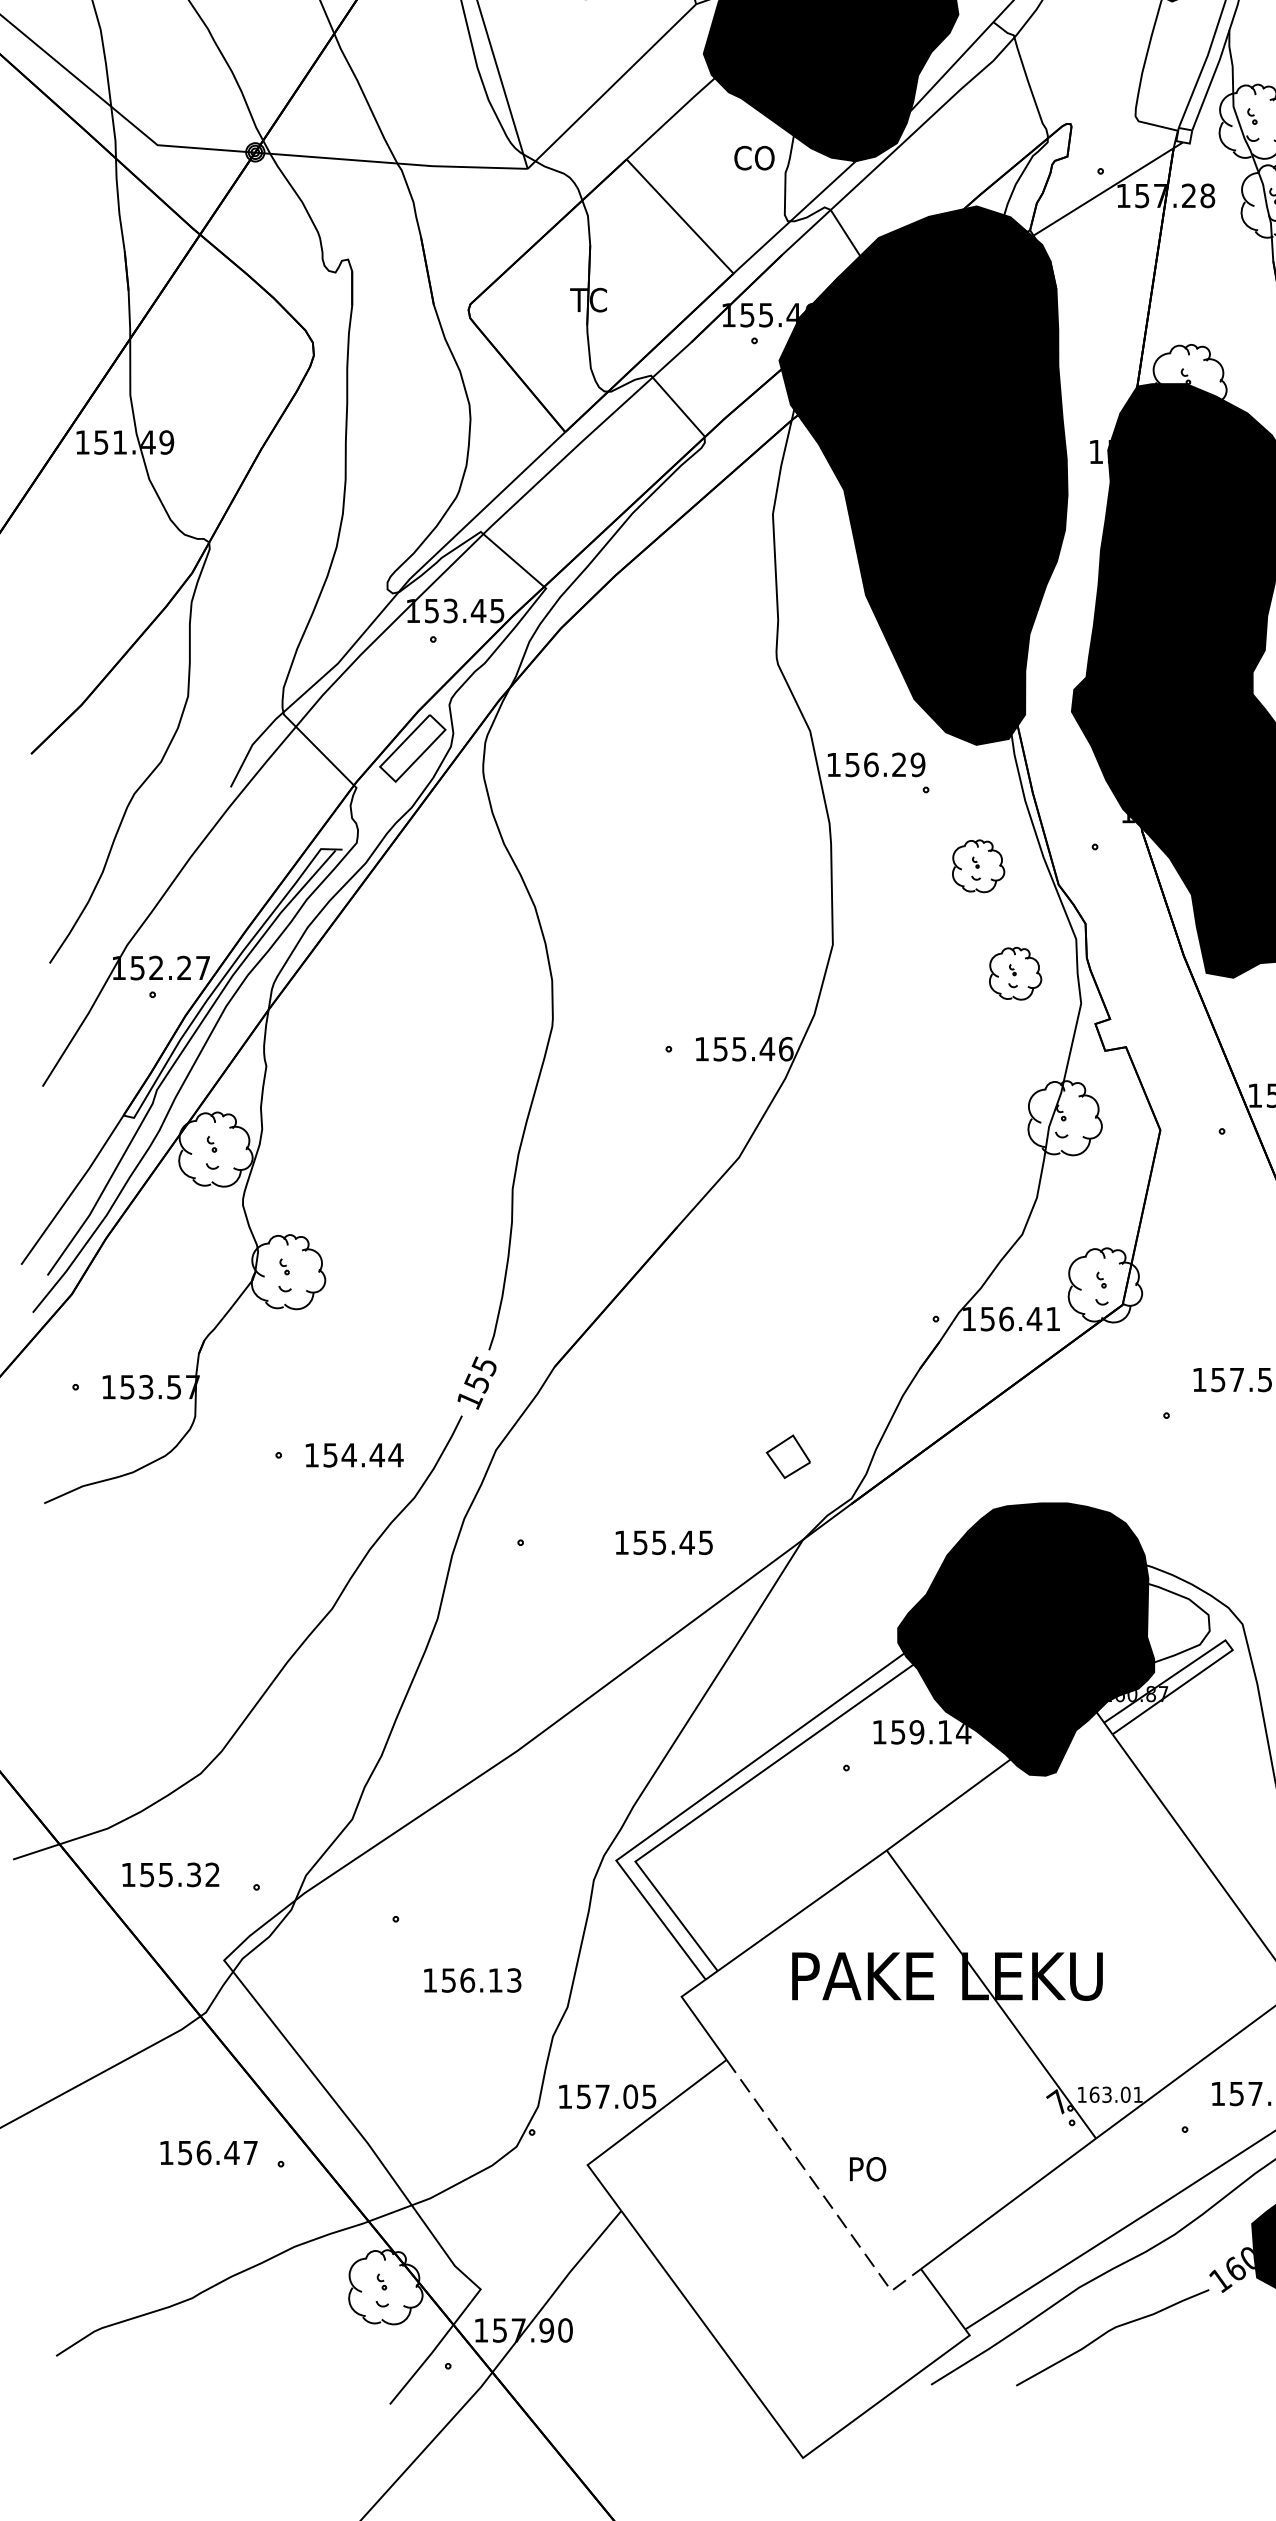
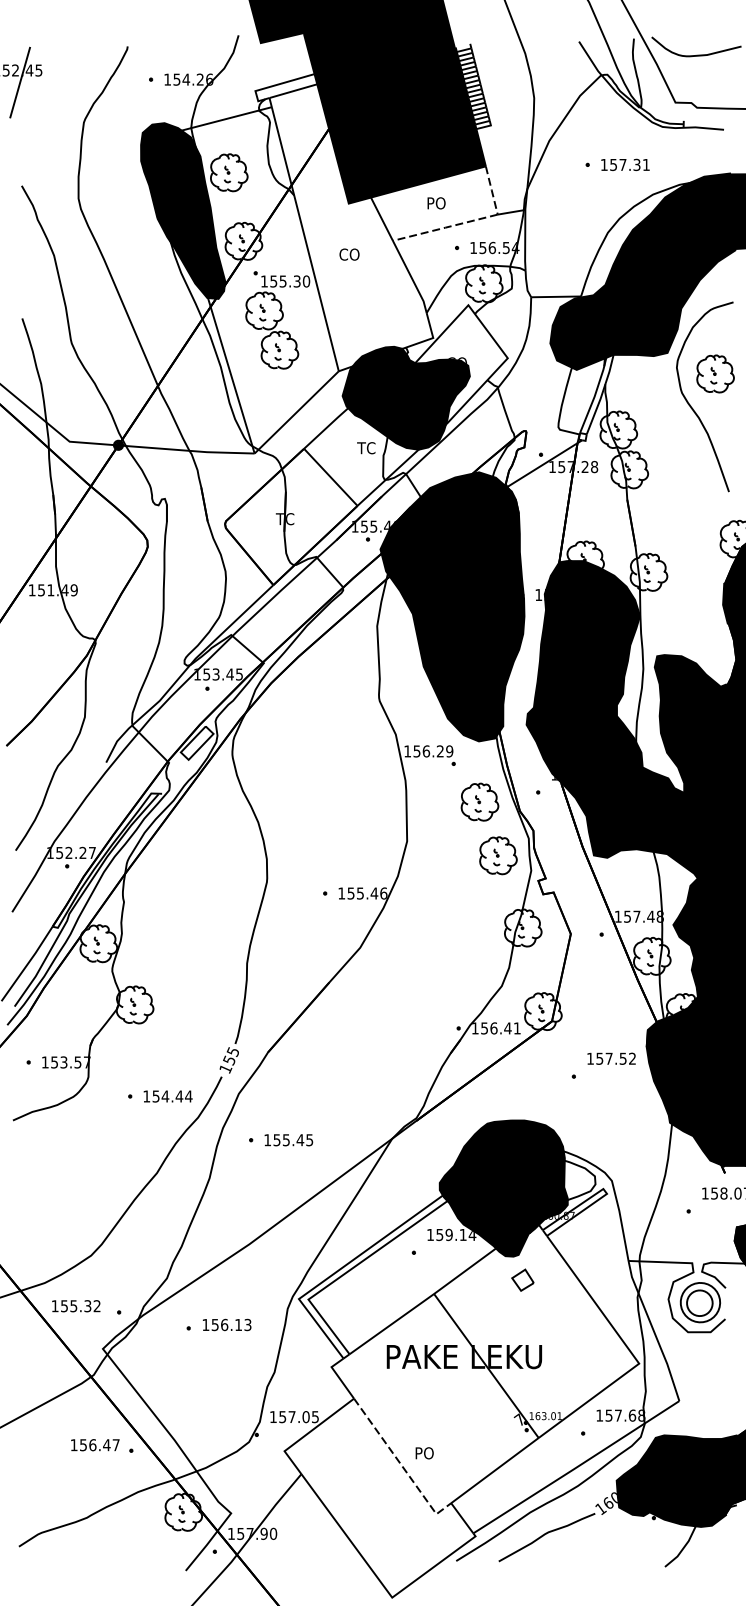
text: (753, 158) -> (367, 448), CO -> TC
part: (977, 865) -> (479, 801), size x1.43
part: (1015, 973) -> (498, 855), size x1.43
part: (787, 1455) -> (522, 1279), moved
text: (663, 1543) -> (288, 1140), moved
text: (473, 1979) -> (227, 1324), moved

